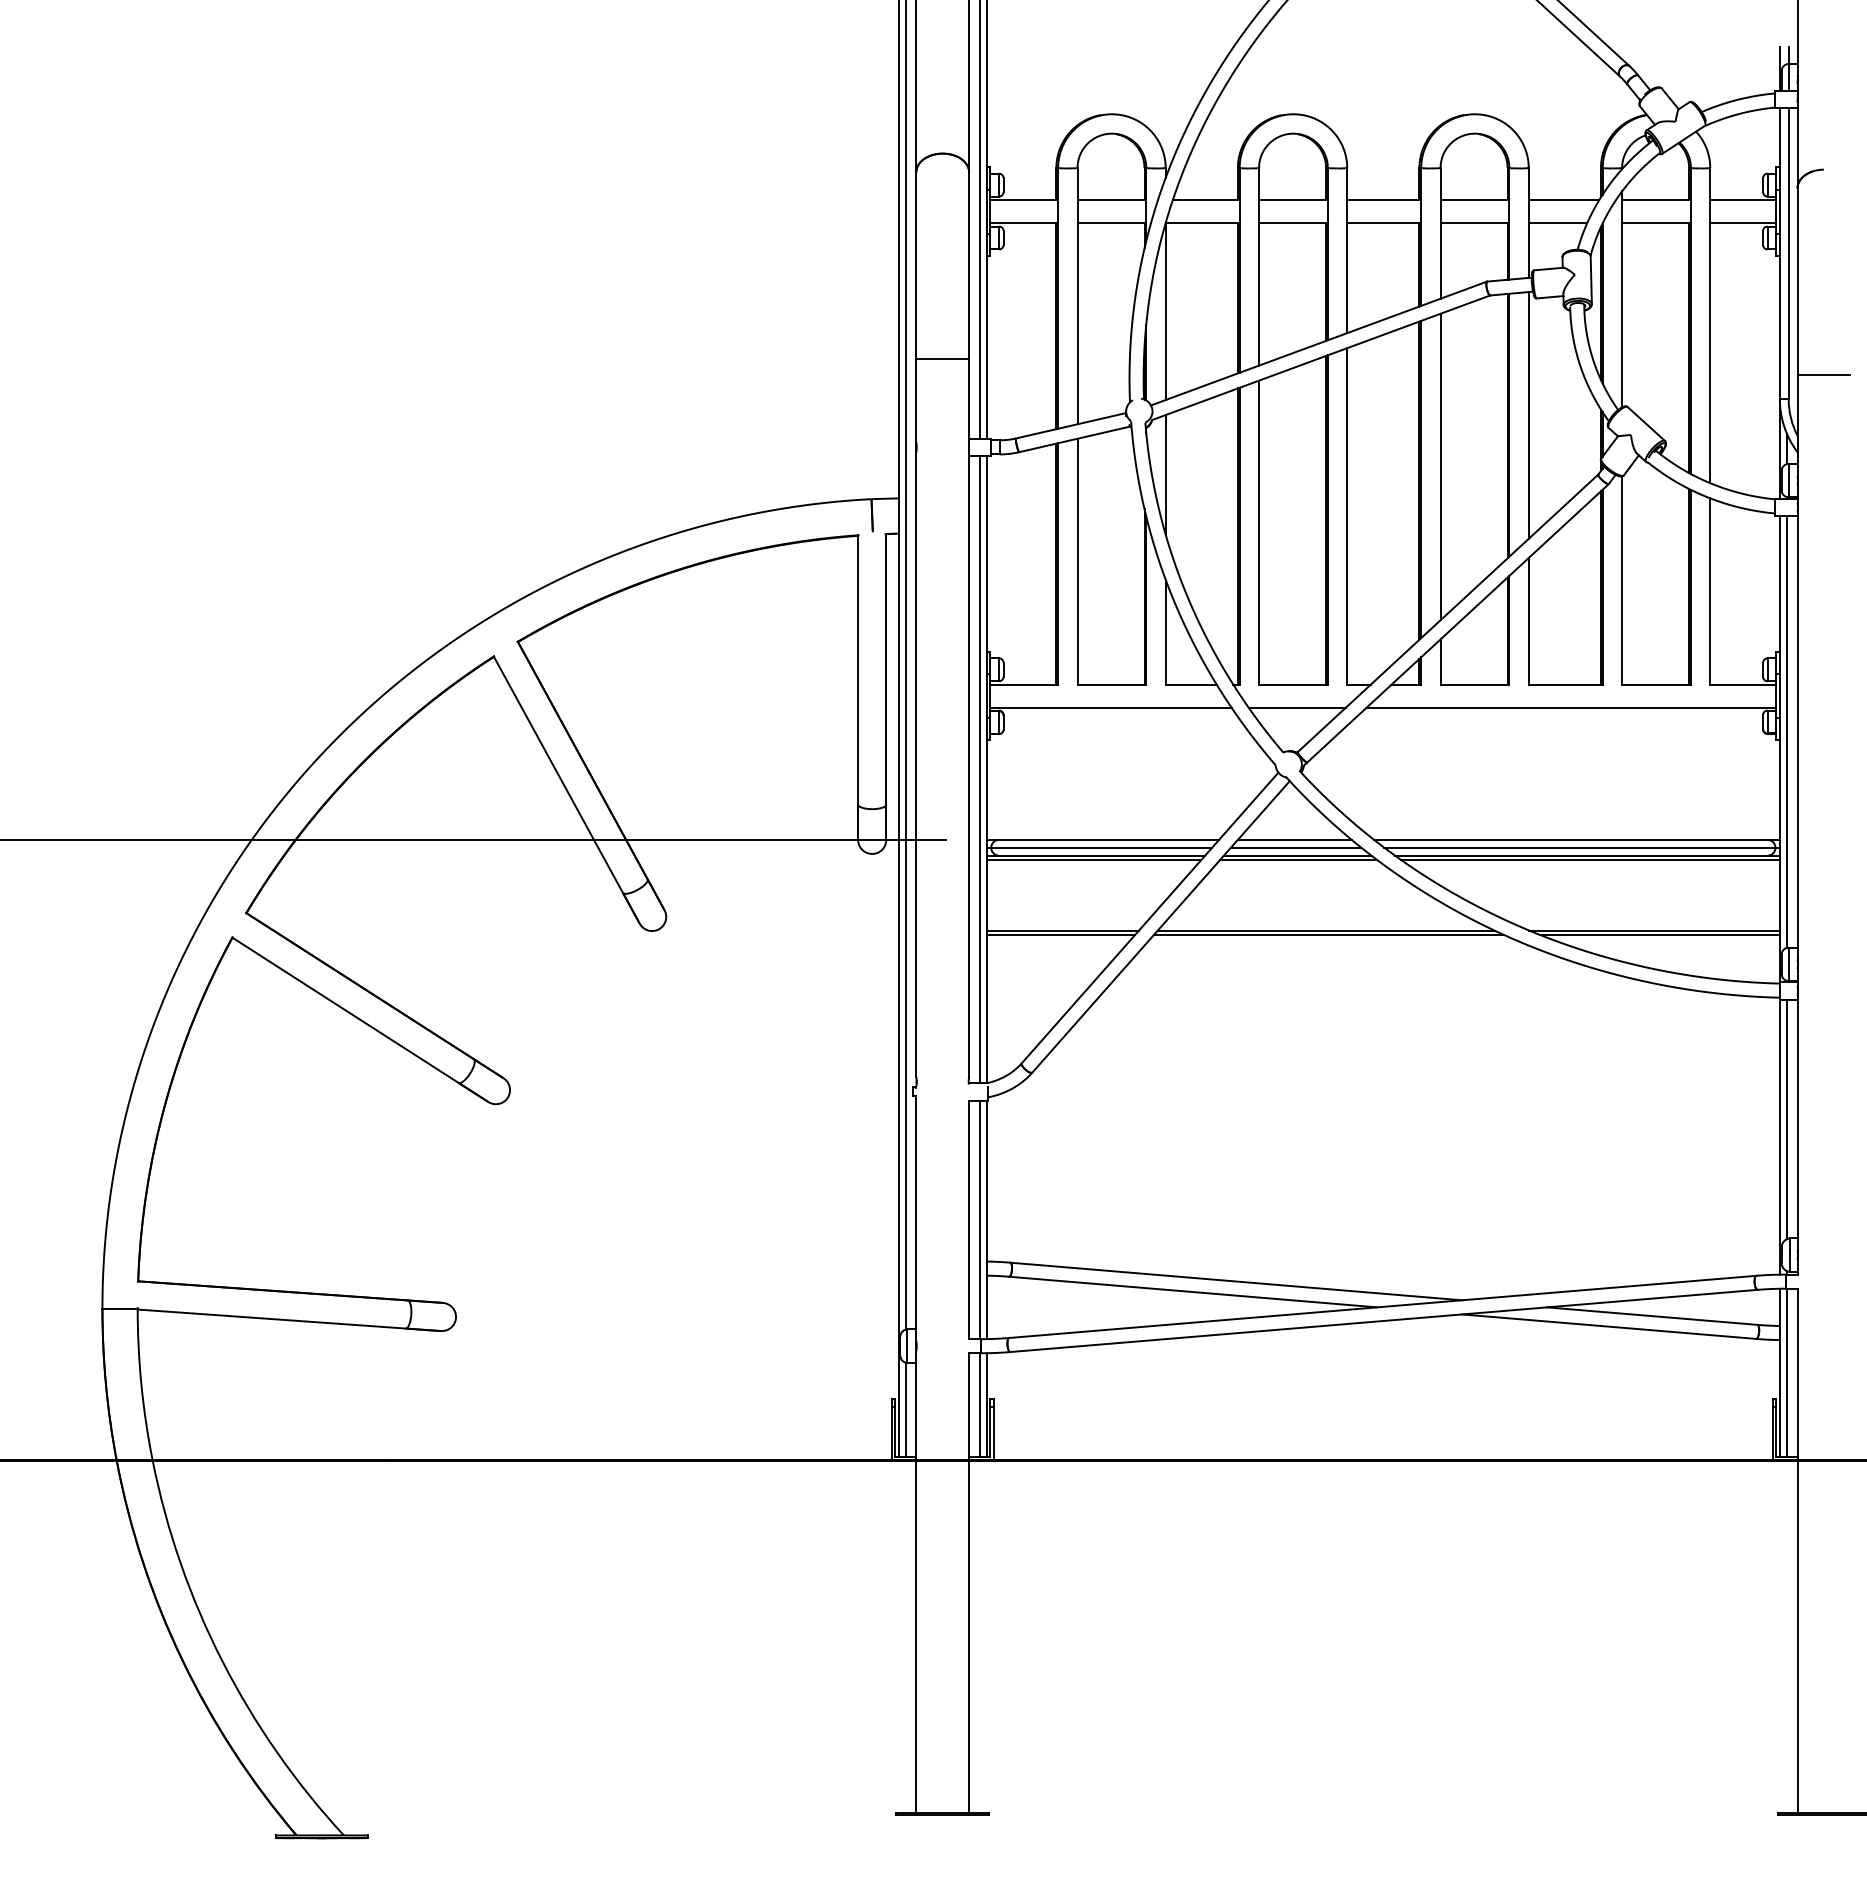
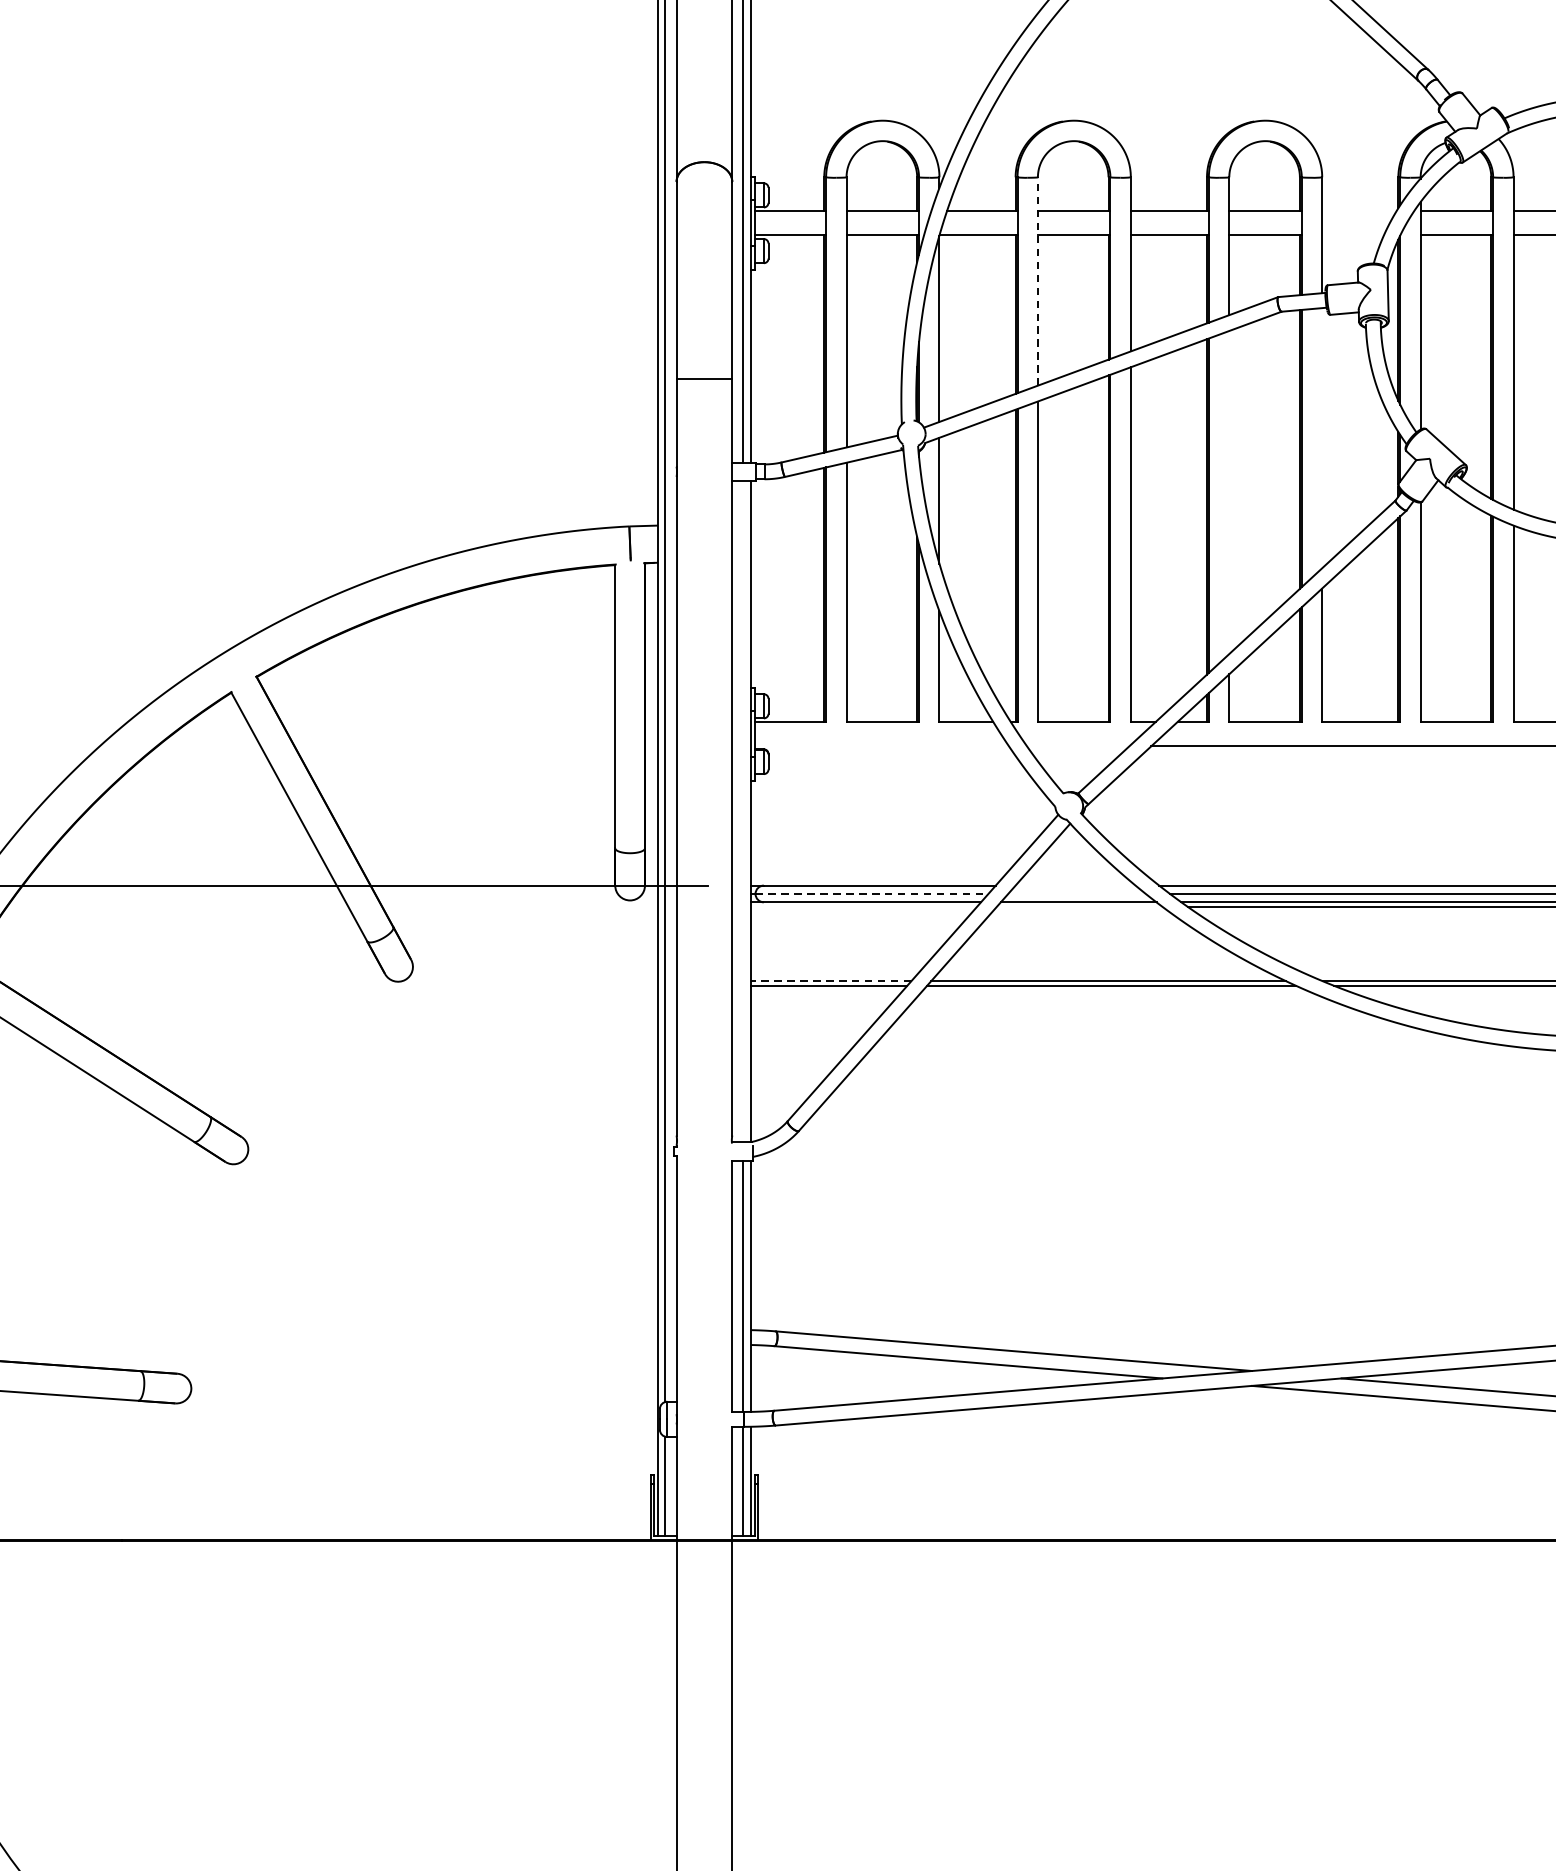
line: (1563, 200) -> (1358, 211), removed
line: (1557, 223) -> (1352, 235), removed
line: (1259, 266) -> (1038, 281), solid -> dashed
line: (1528, 415) -> (1321, 438), removed
line: (1440, 466) -> (1229, 492), removed
line: (1110, 707) -> (881, 746), removed
line: (1296, 707) -> (1077, 746), removed
line: (979, 769) -> (743, 811), removed
line: (1294, 839) -> (1075, 885), removed
line: (1102, 847) -> (872, 893), solid -> dashed
line: (1295, 847) -> (1076, 893), removed
line: (1093, 860) -> (863, 907), removed
line: (1298, 860) -> (1079, 907), removed
line: (1062, 930) -> (830, 981), solid -> dashed

